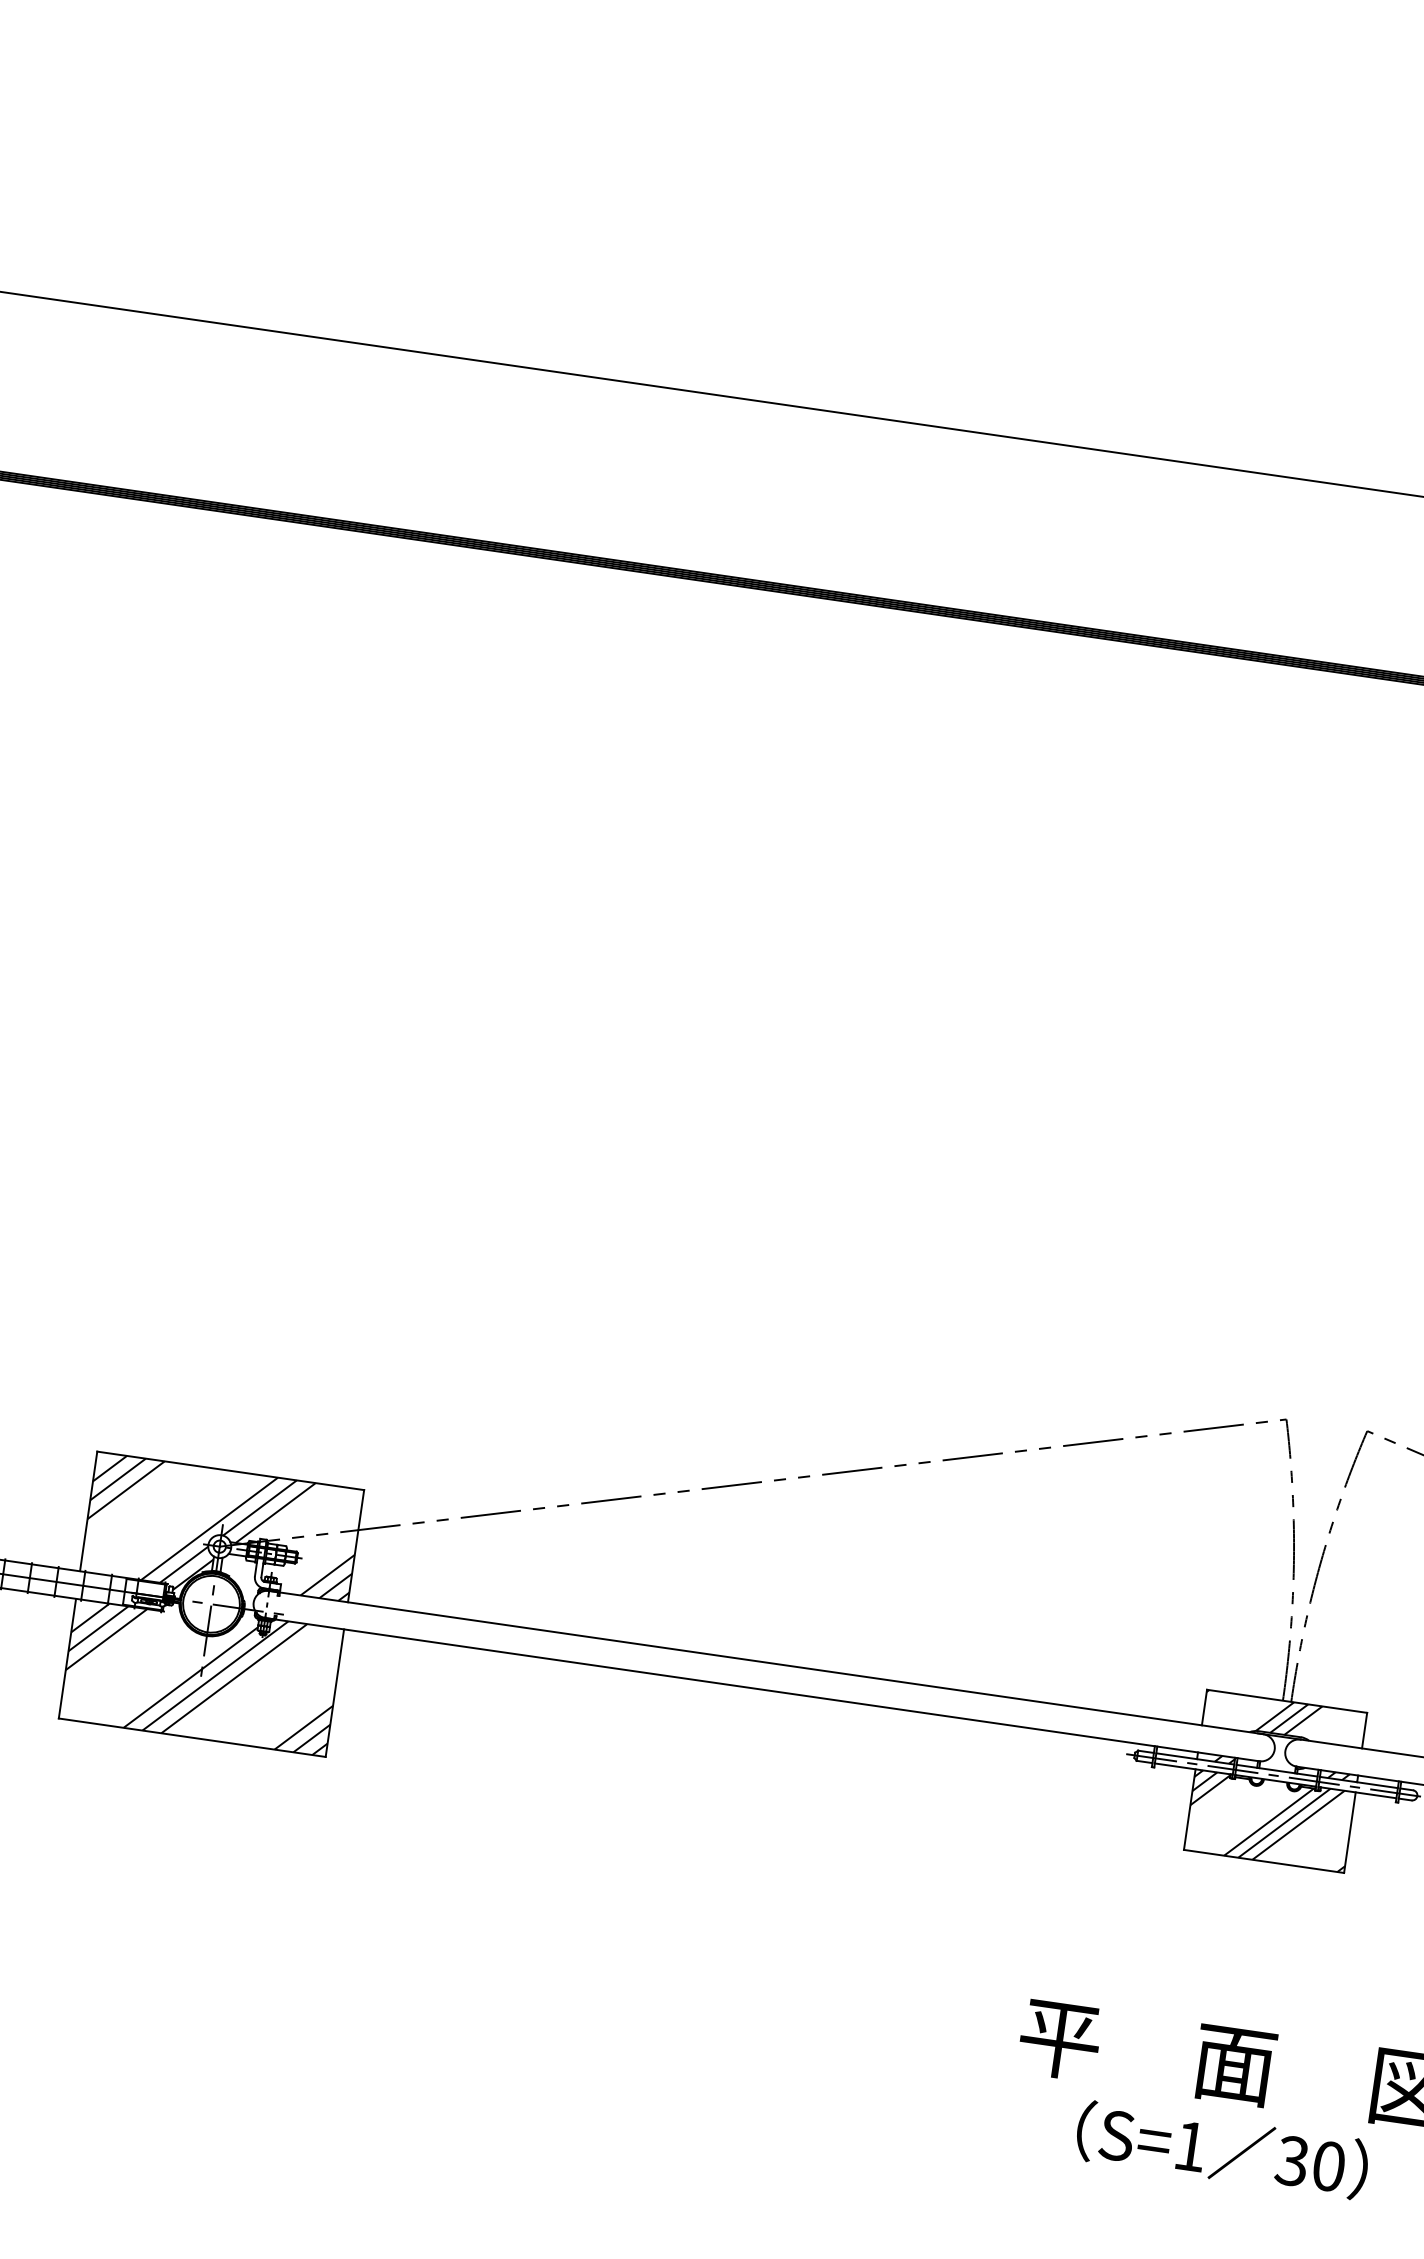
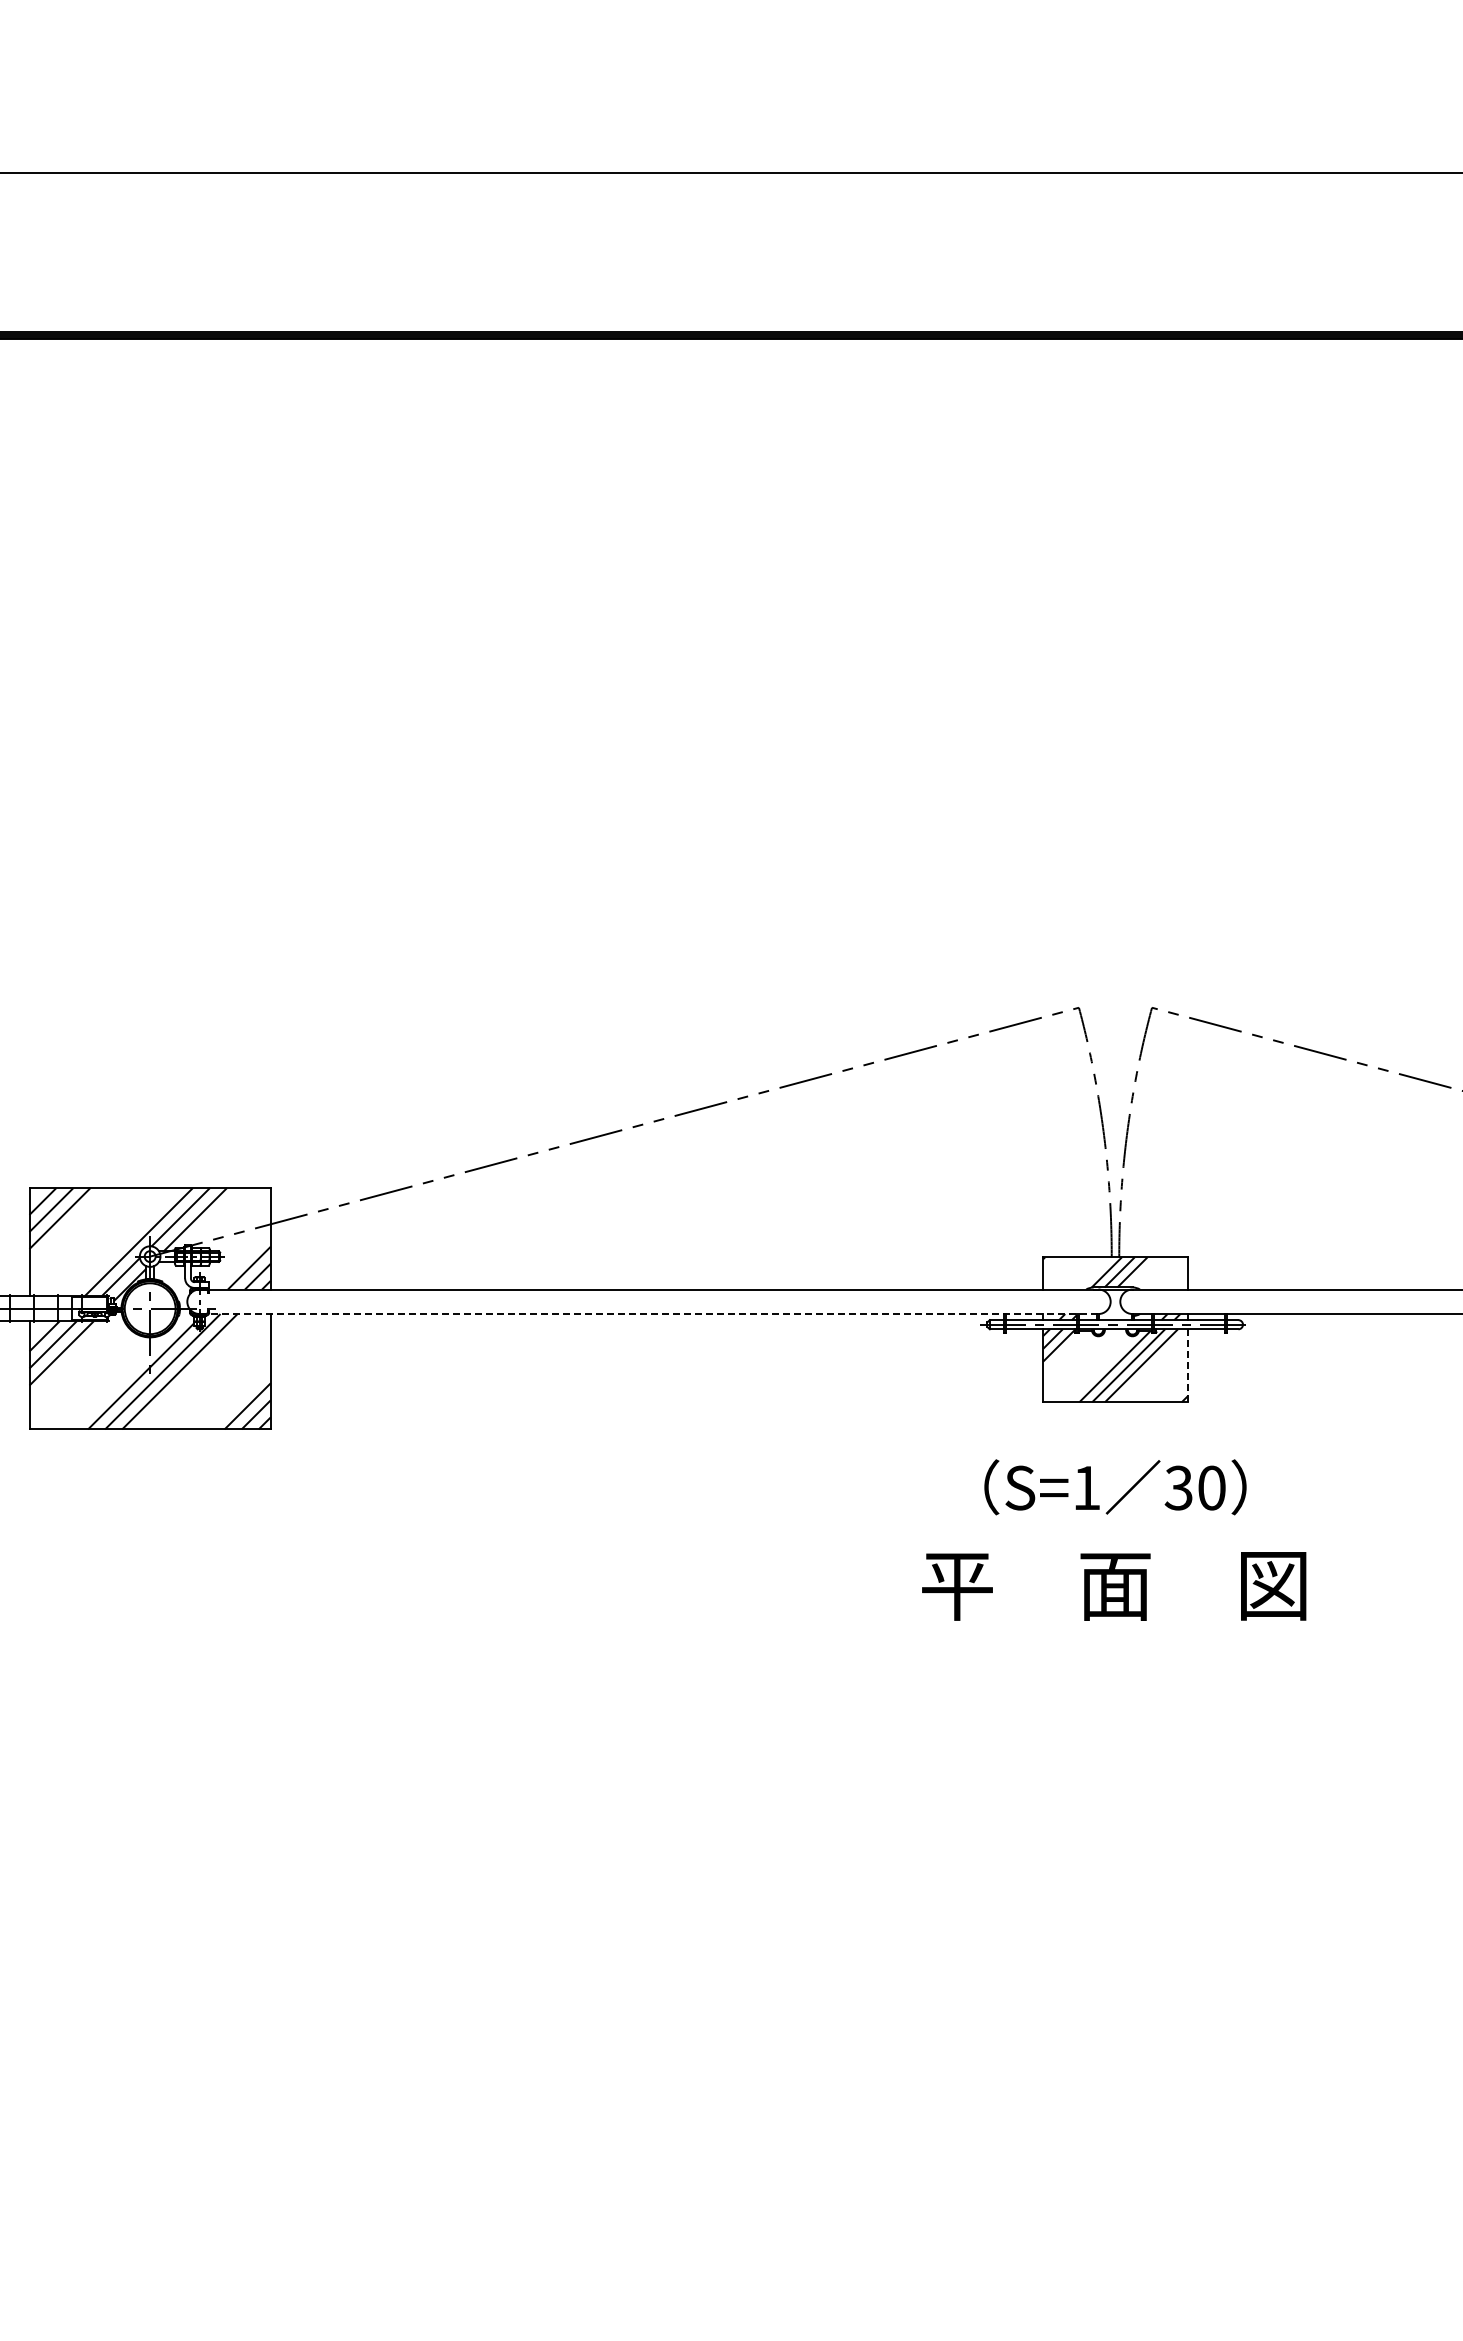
line: (762, 1690) -> (649, 1314), solid -> dashed
line: (1349, 1832) -> (1187, 1365), solid -> dashed
text: (1222, 2150) -> (1115, 1487), moved

